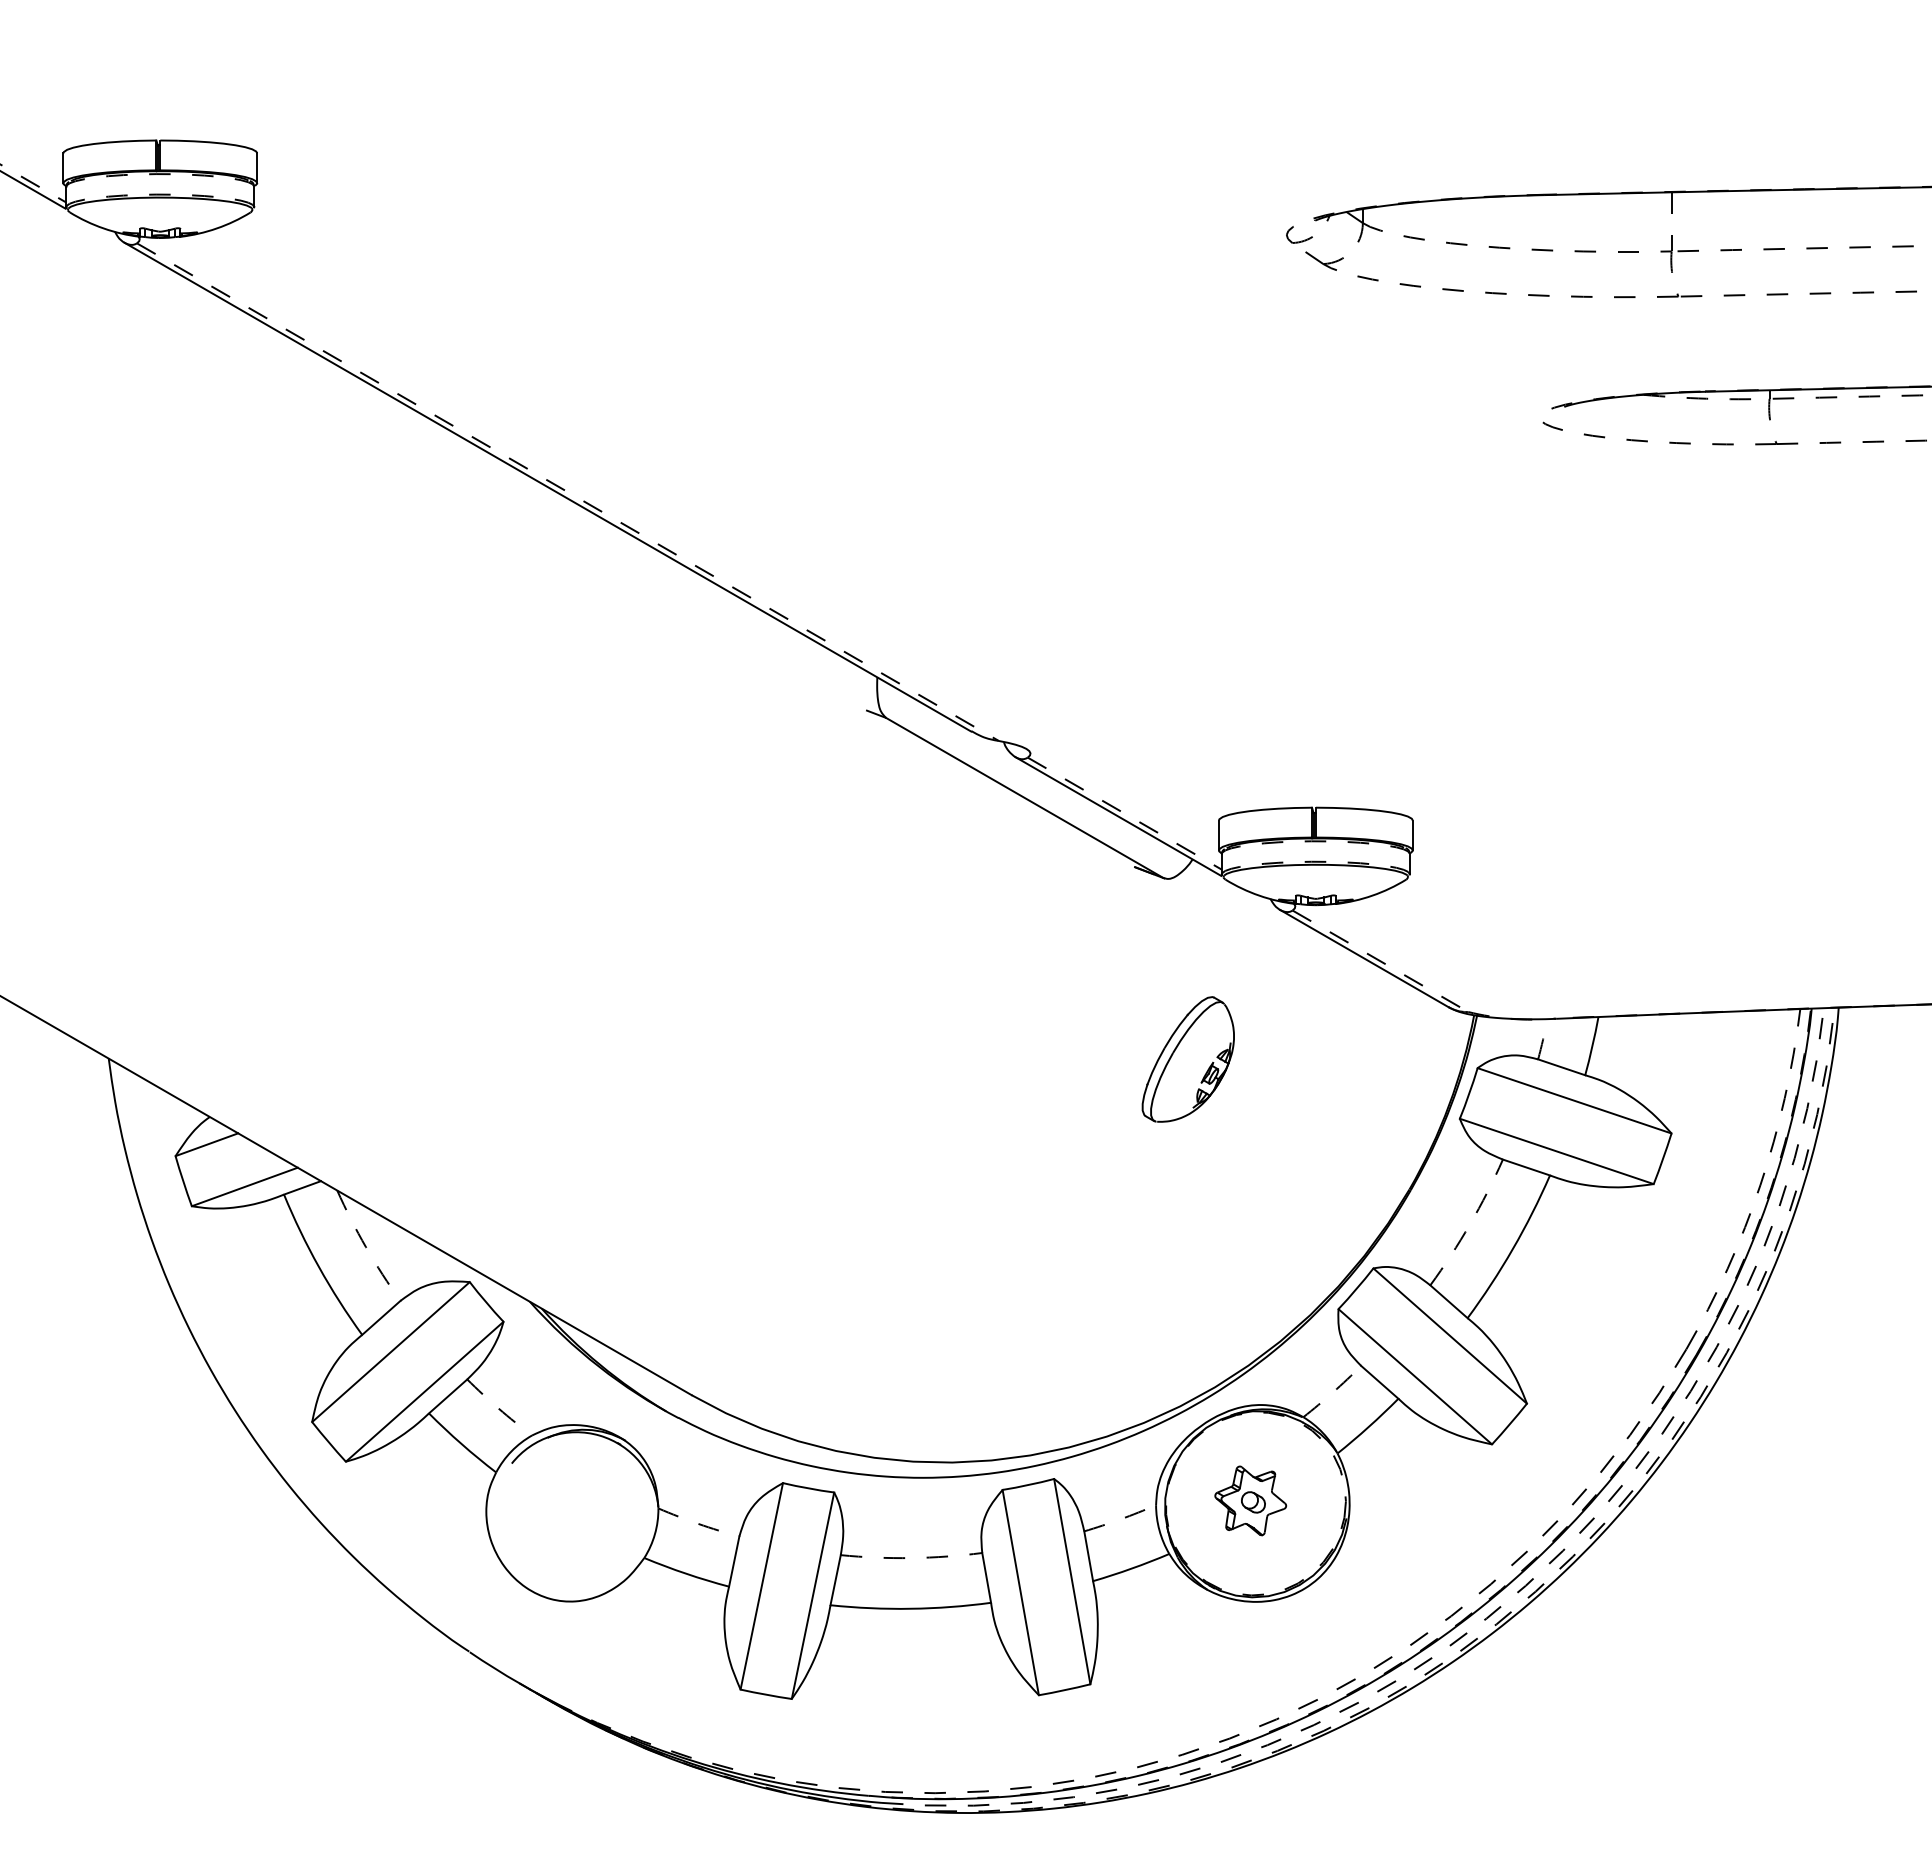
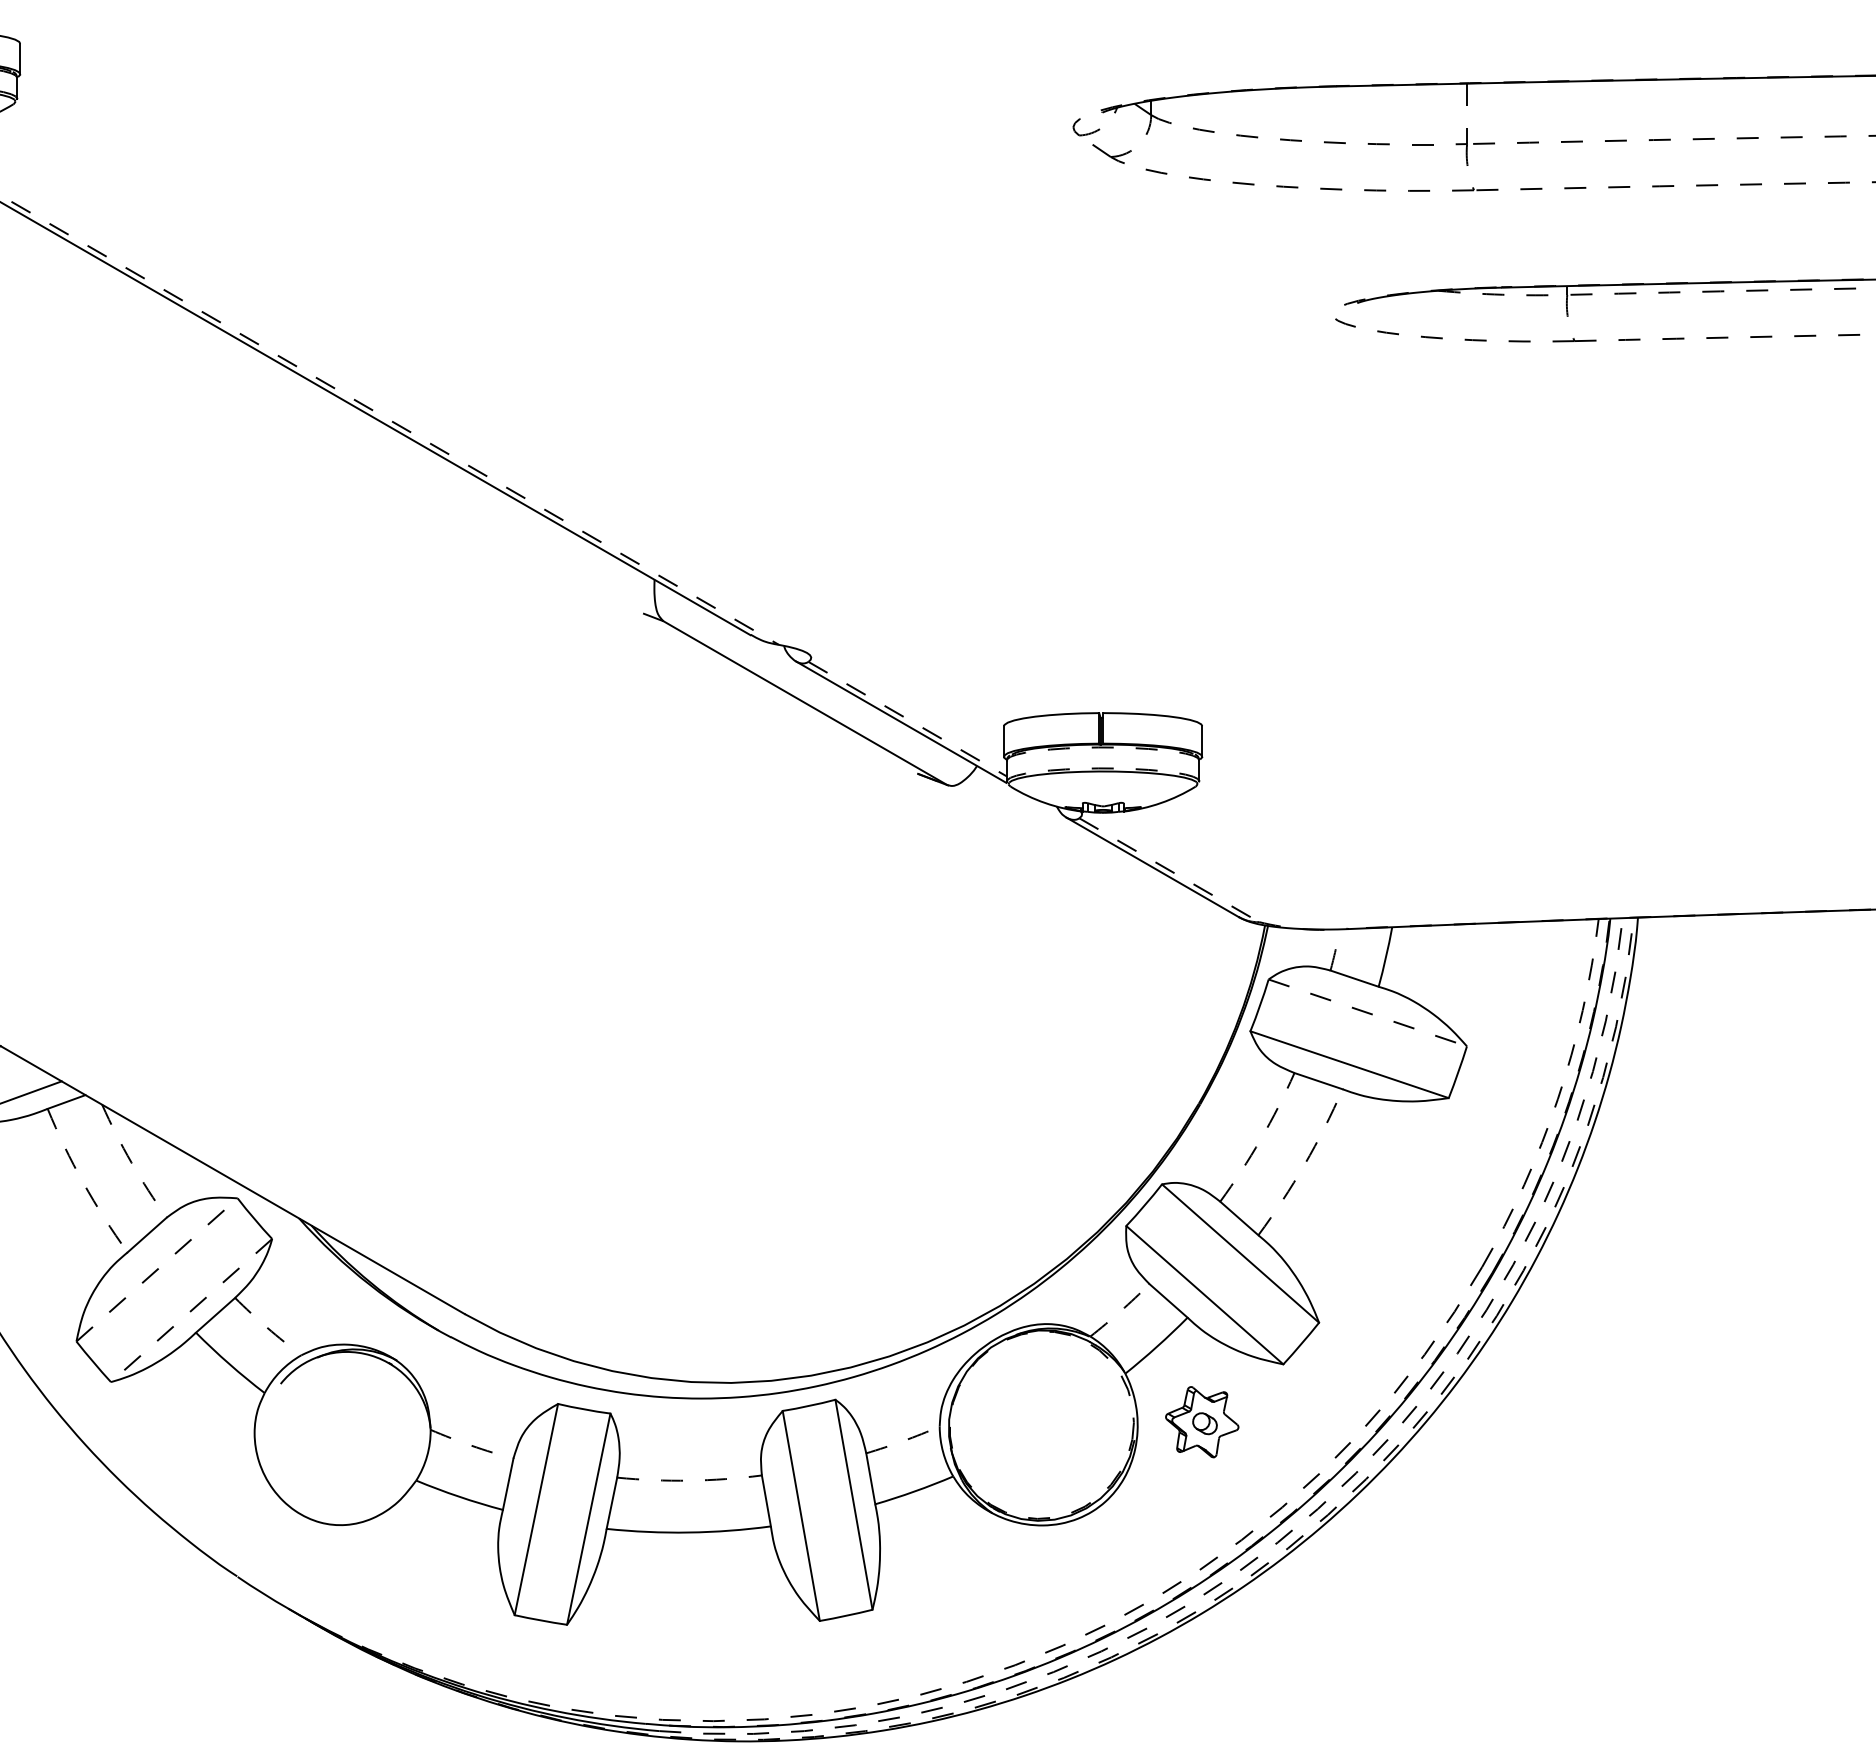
part: (1187, 1059) -> (971, 970), removed
line: (1575, 1100) -> (1368, 1012), solid -> dashed
arc: (1512, 1249) -> (1304, 1165), solid -> dashed
arc: (318, 1267) -> (82, 1183), solid -> dashed
line: (391, 1351) -> (157, 1269), solid -> dashed
line: (424, 1392) -> (191, 1311), solid -> dashed
part: (1250, 1500) -> (1202, 1421), moved

